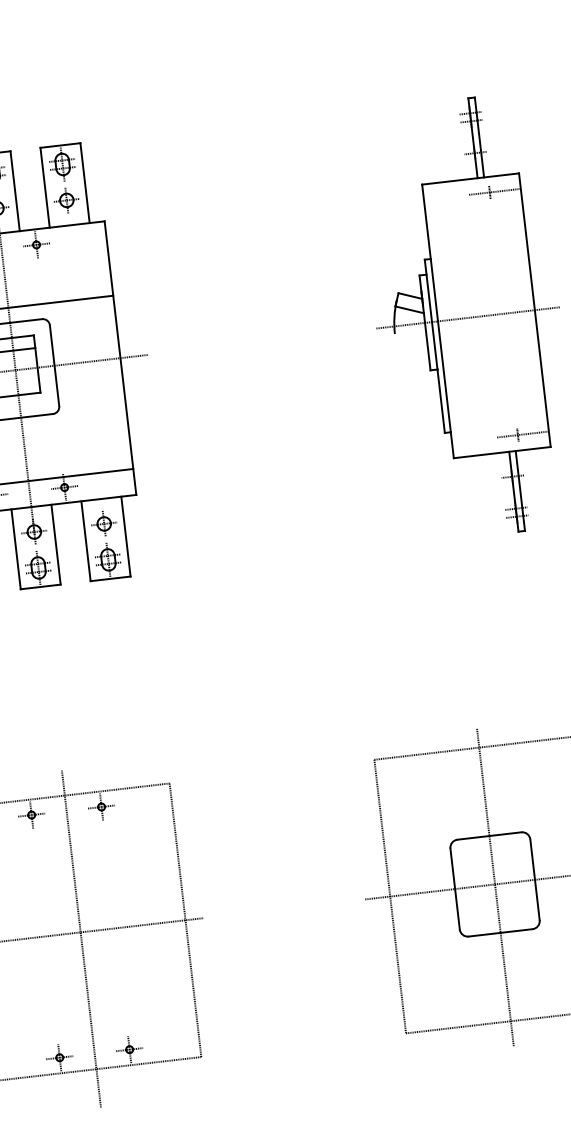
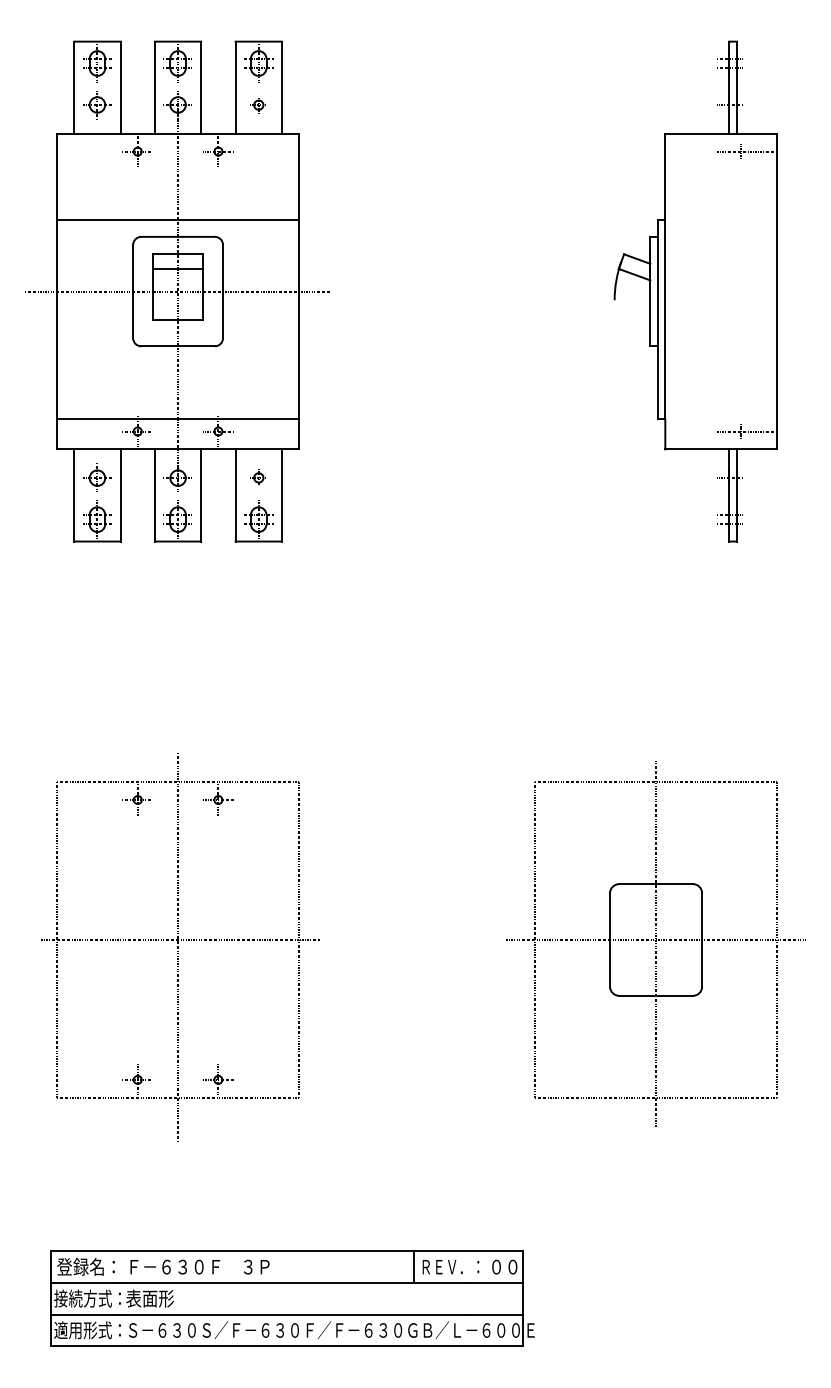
part: (66, 200) -> (258, 105), size x0.6
line: (467, 317) -> (699, 291), removed
part: (103, 523) -> (258, 477), size x0.6

